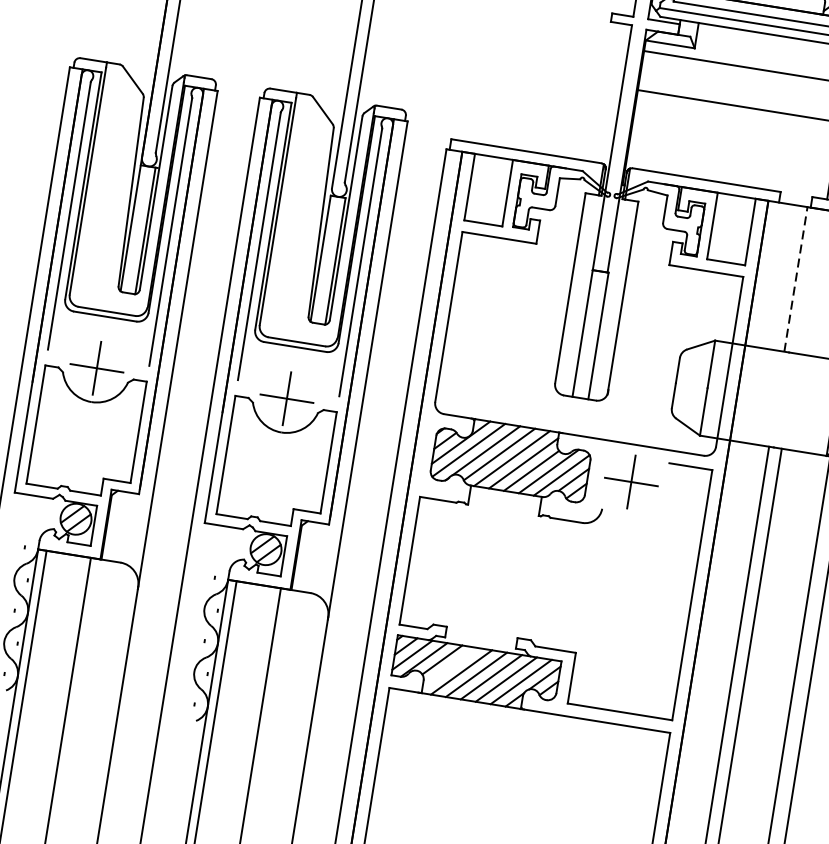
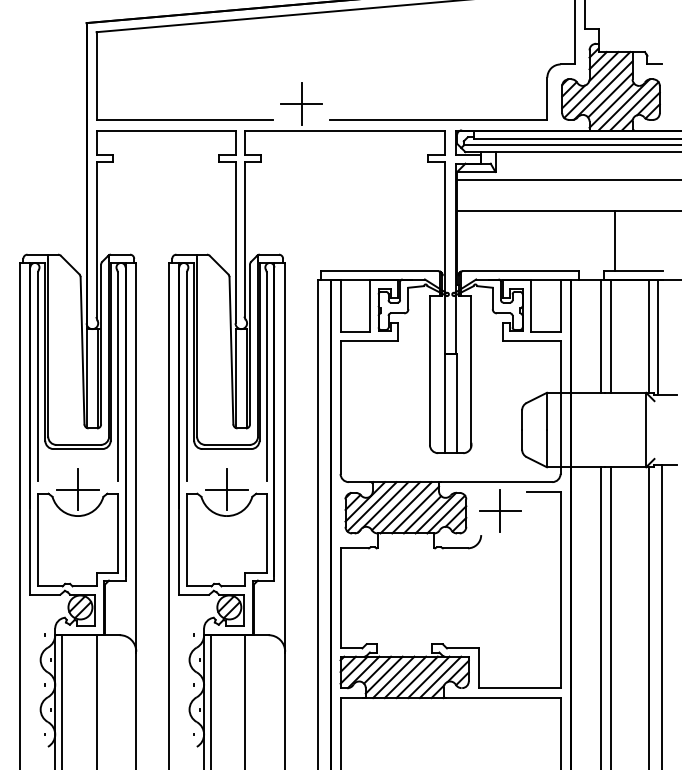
line: (796, 279) -> (601, 336), dashed -> solid
line: (809, 280) -> (611, 335), added
line: (449, 666) -> (383, 674), added

